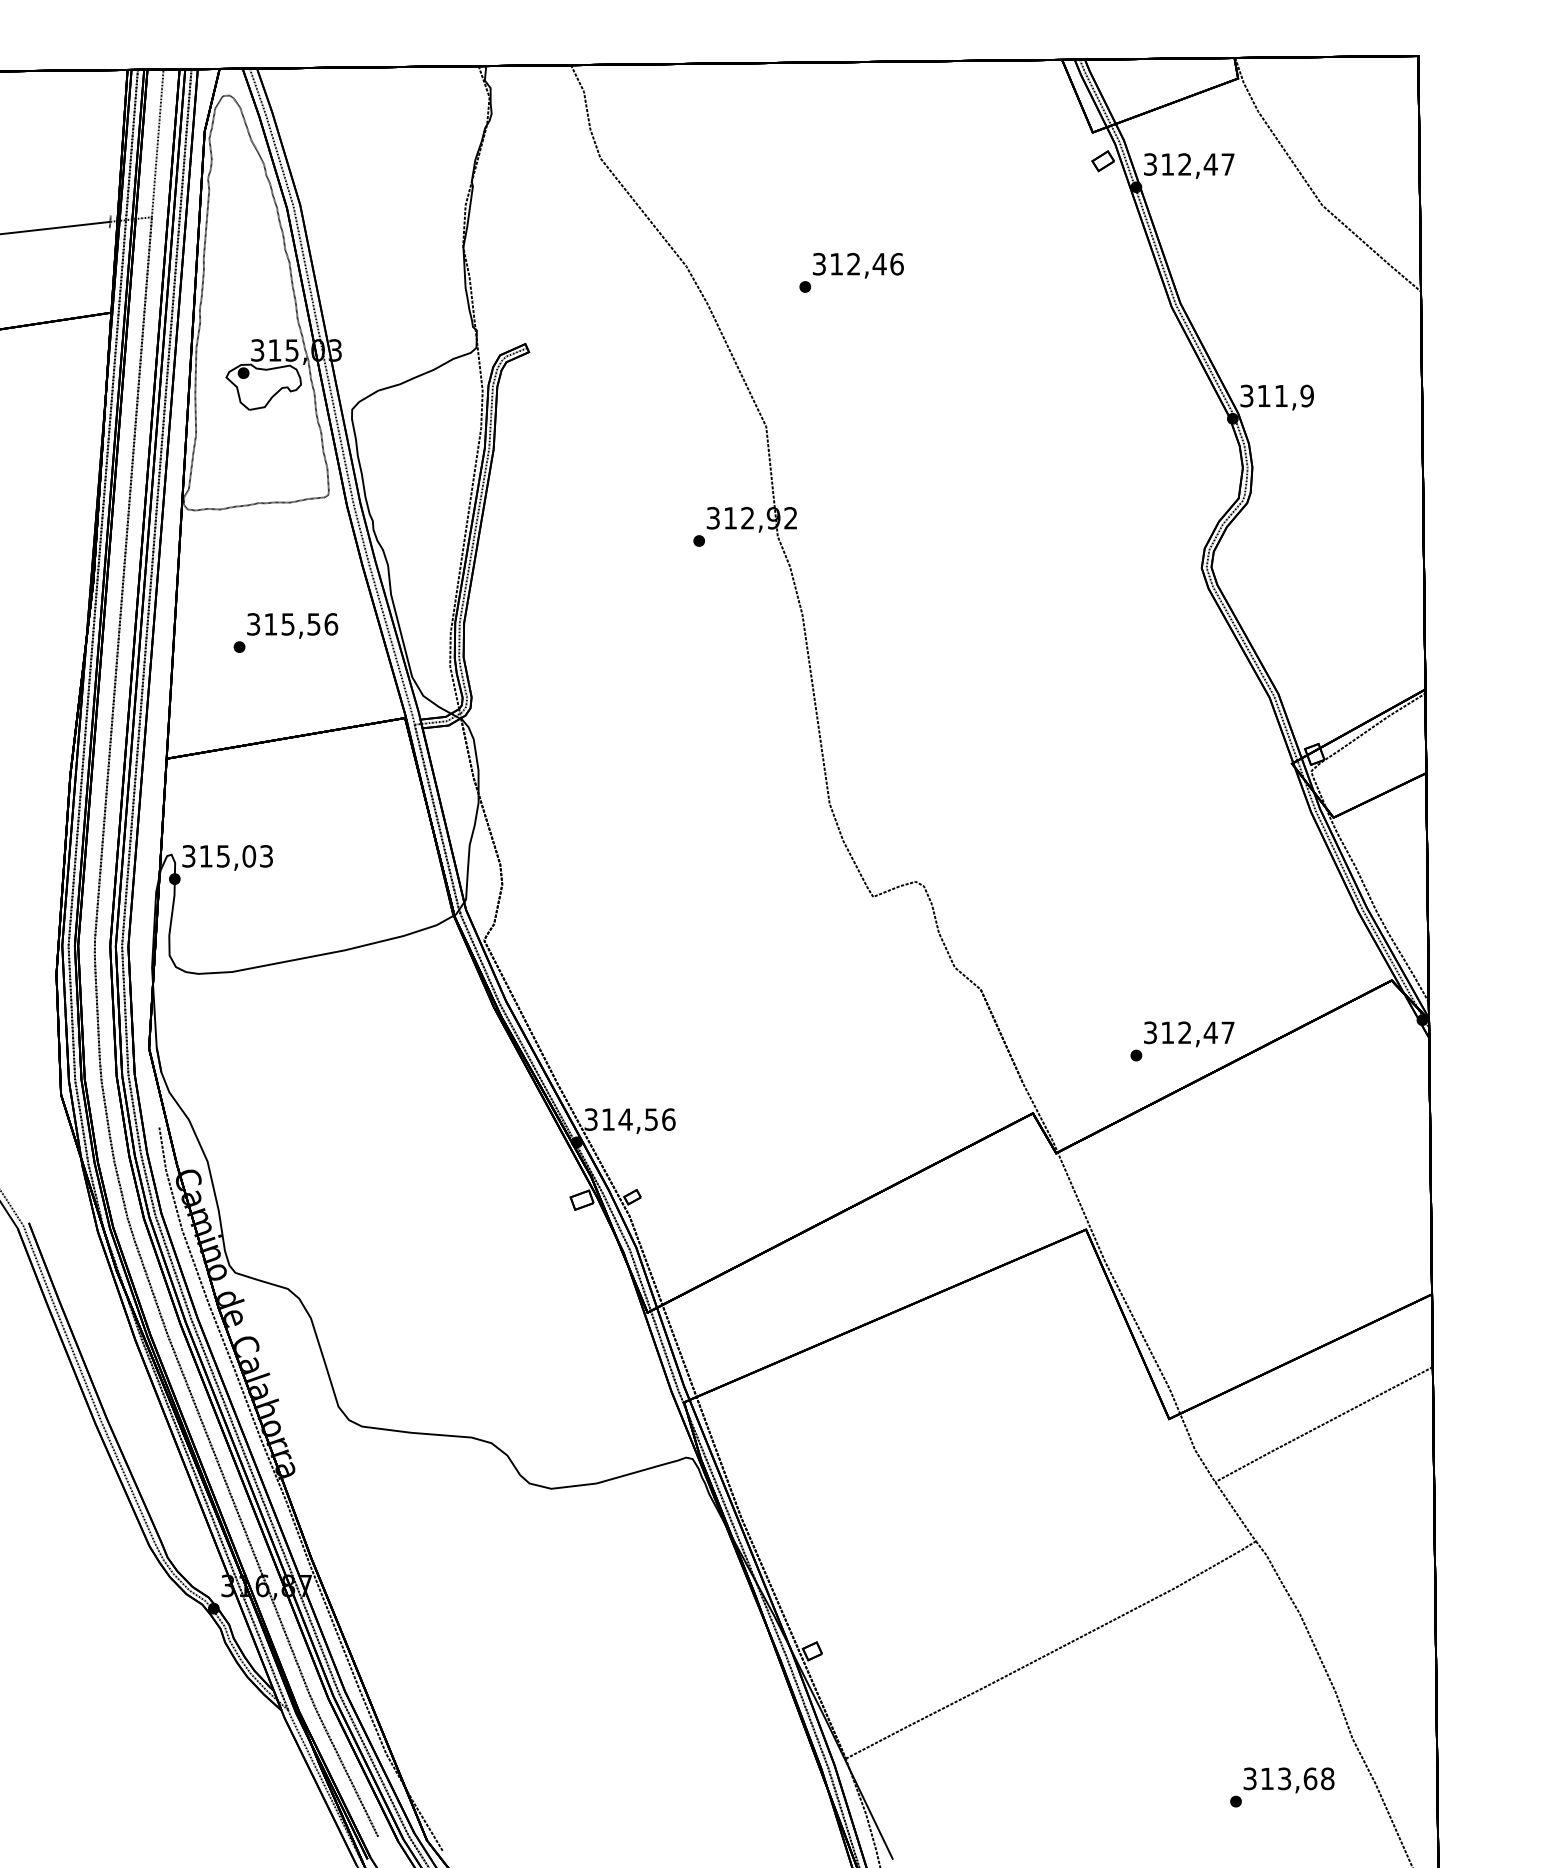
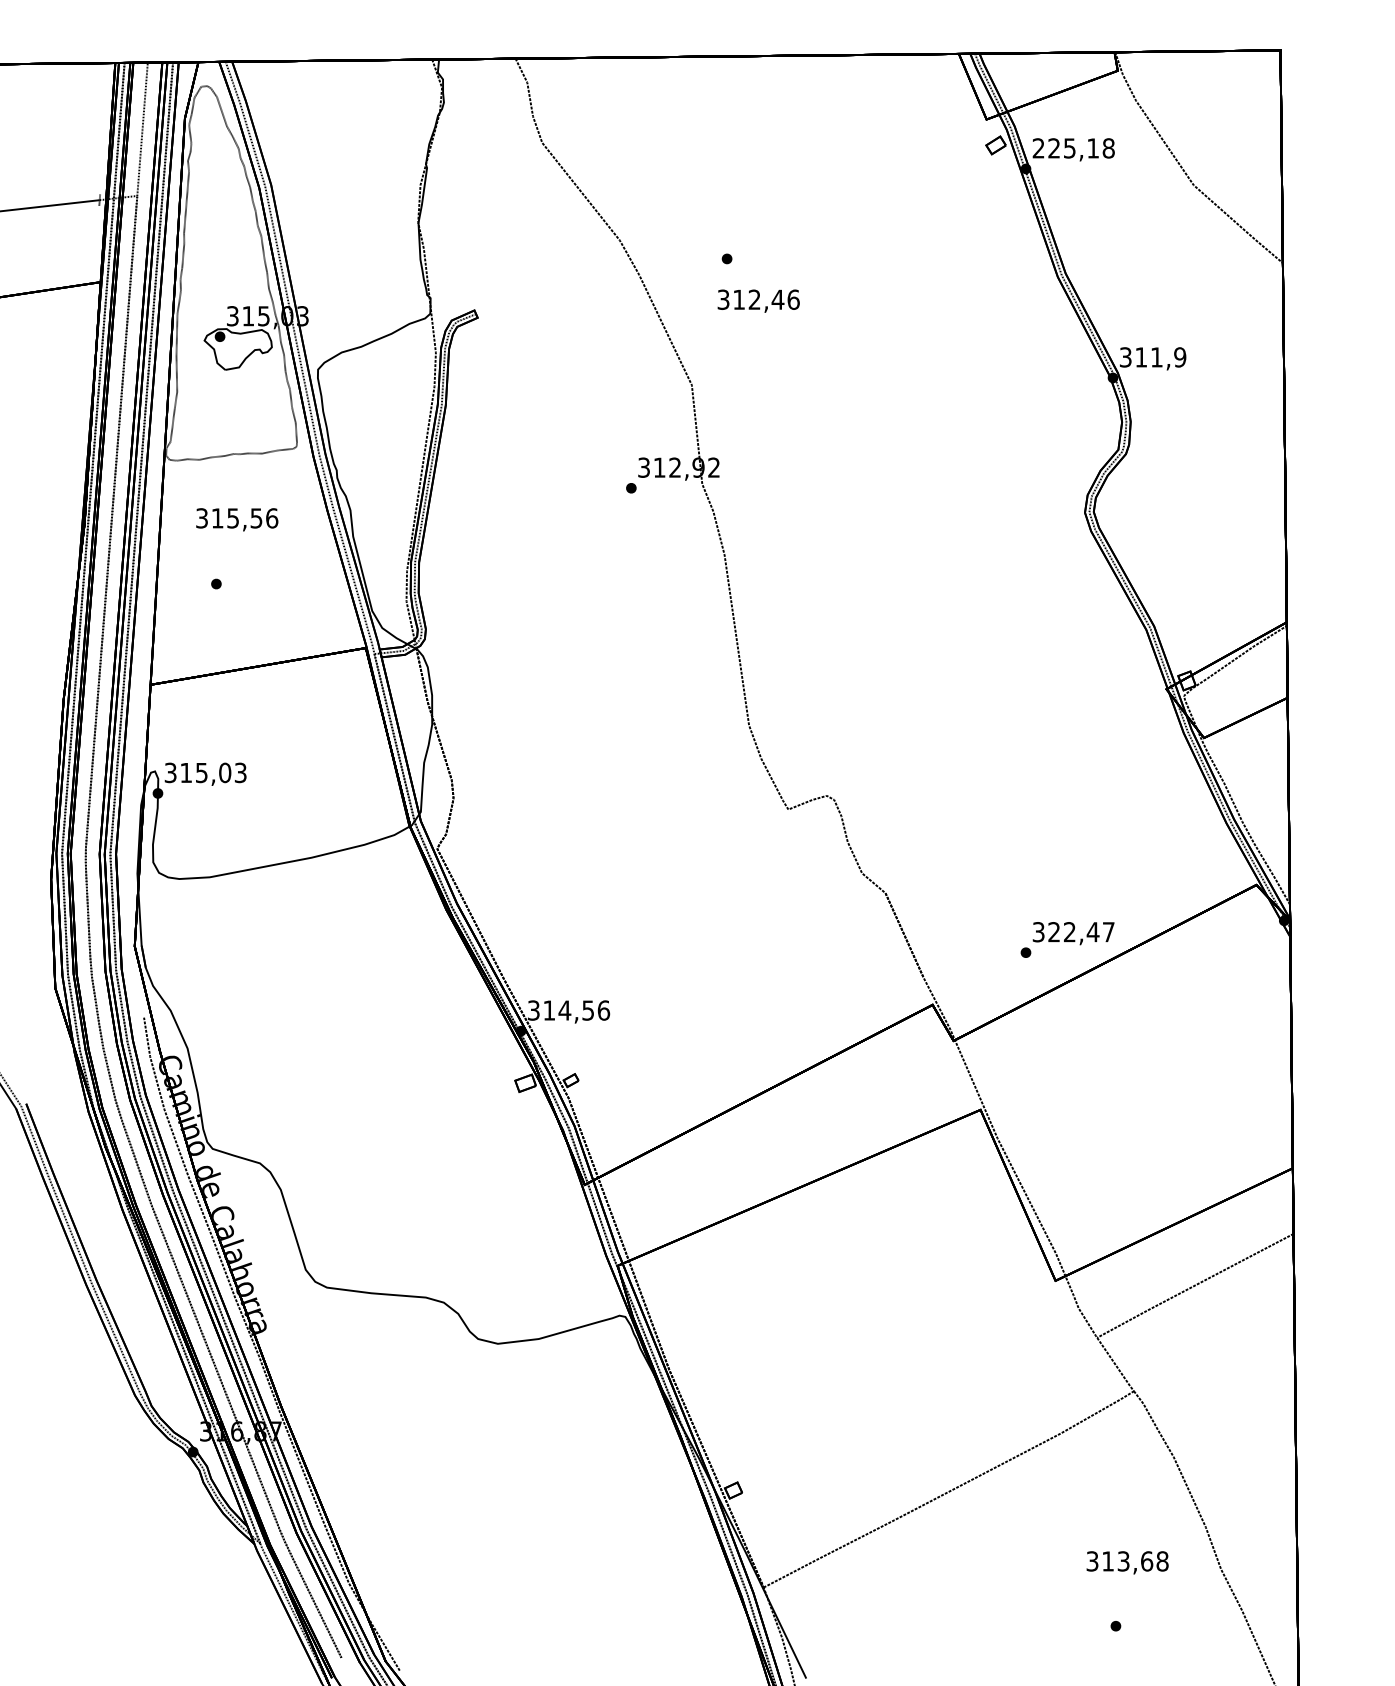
text: (1189, 164) -> (1073, 148), 312,47 -> 225,18
text: (858, 265) -> (758, 300), moved
text: (292, 625) -> (237, 519), moved
text: (1167, 1032) -> (1054, 931), 312,47 -> 322,47
text: (1288, 1780) -> (1127, 1562), moved

